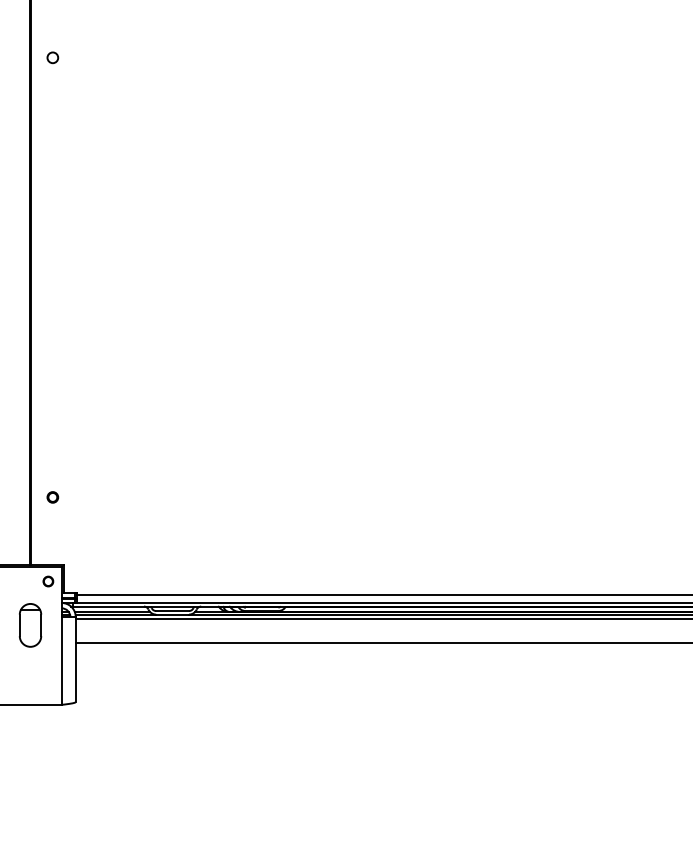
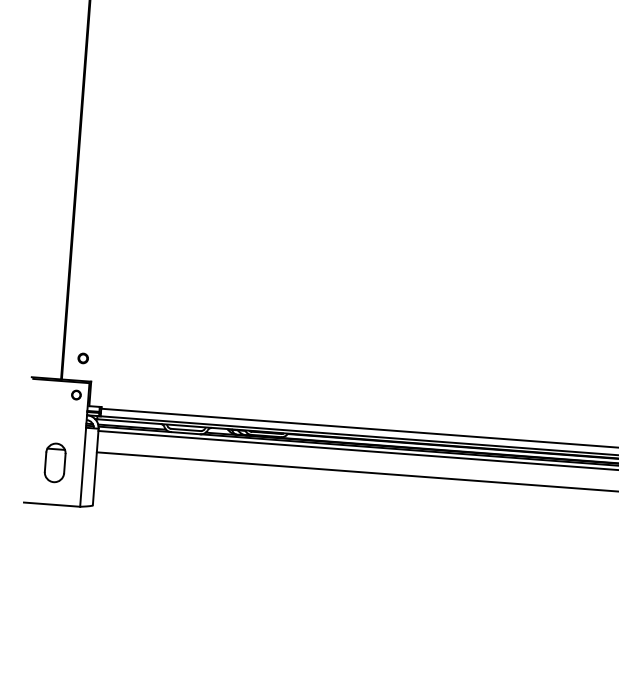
part: (52, 497) -> (82, 358), moved
part: (30, 625) -> (55, 463), moved

